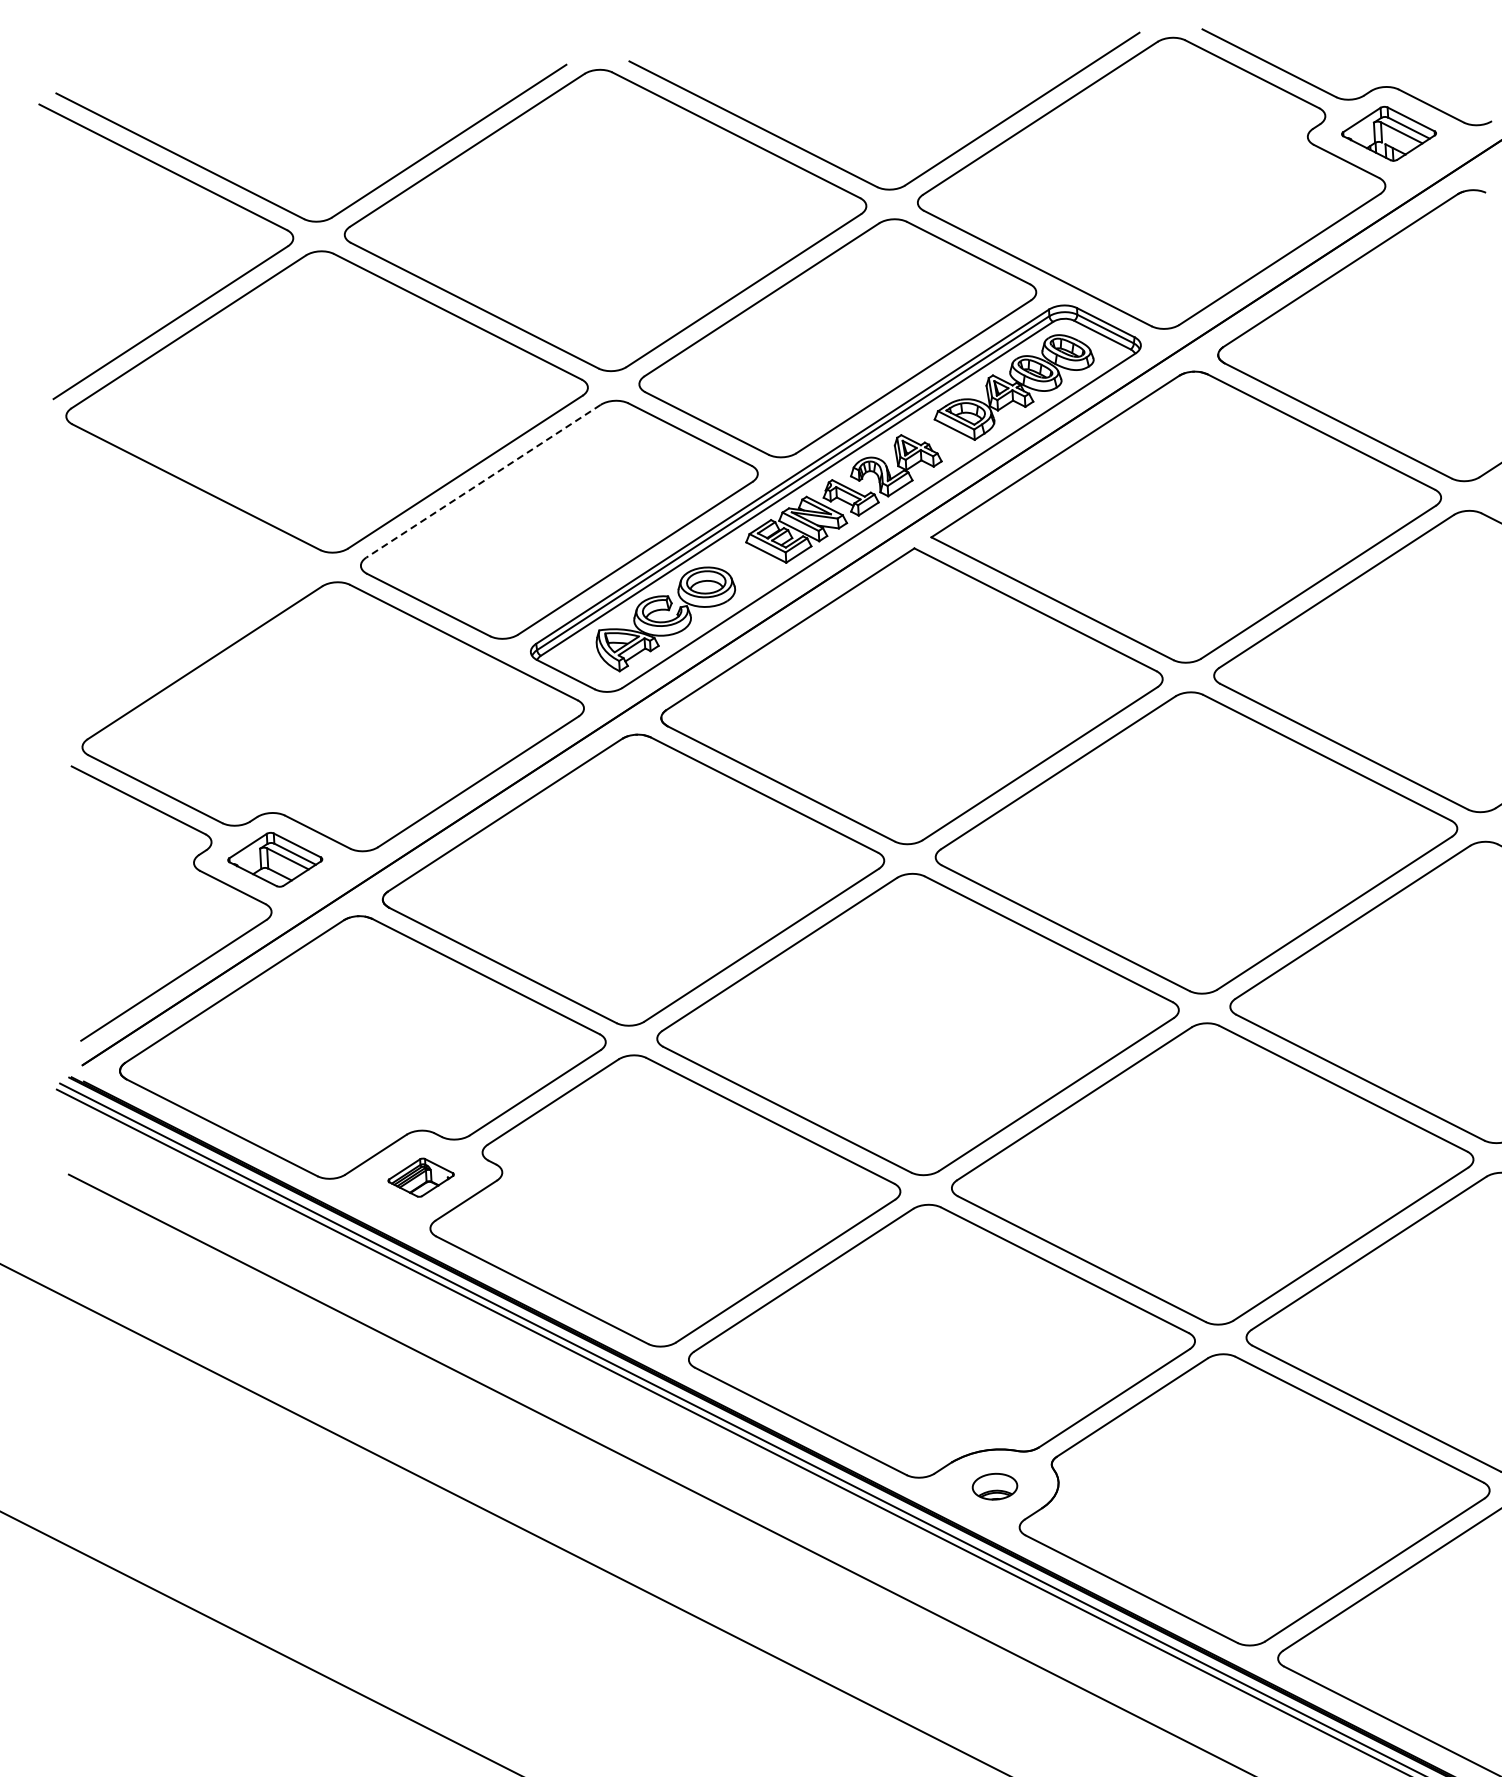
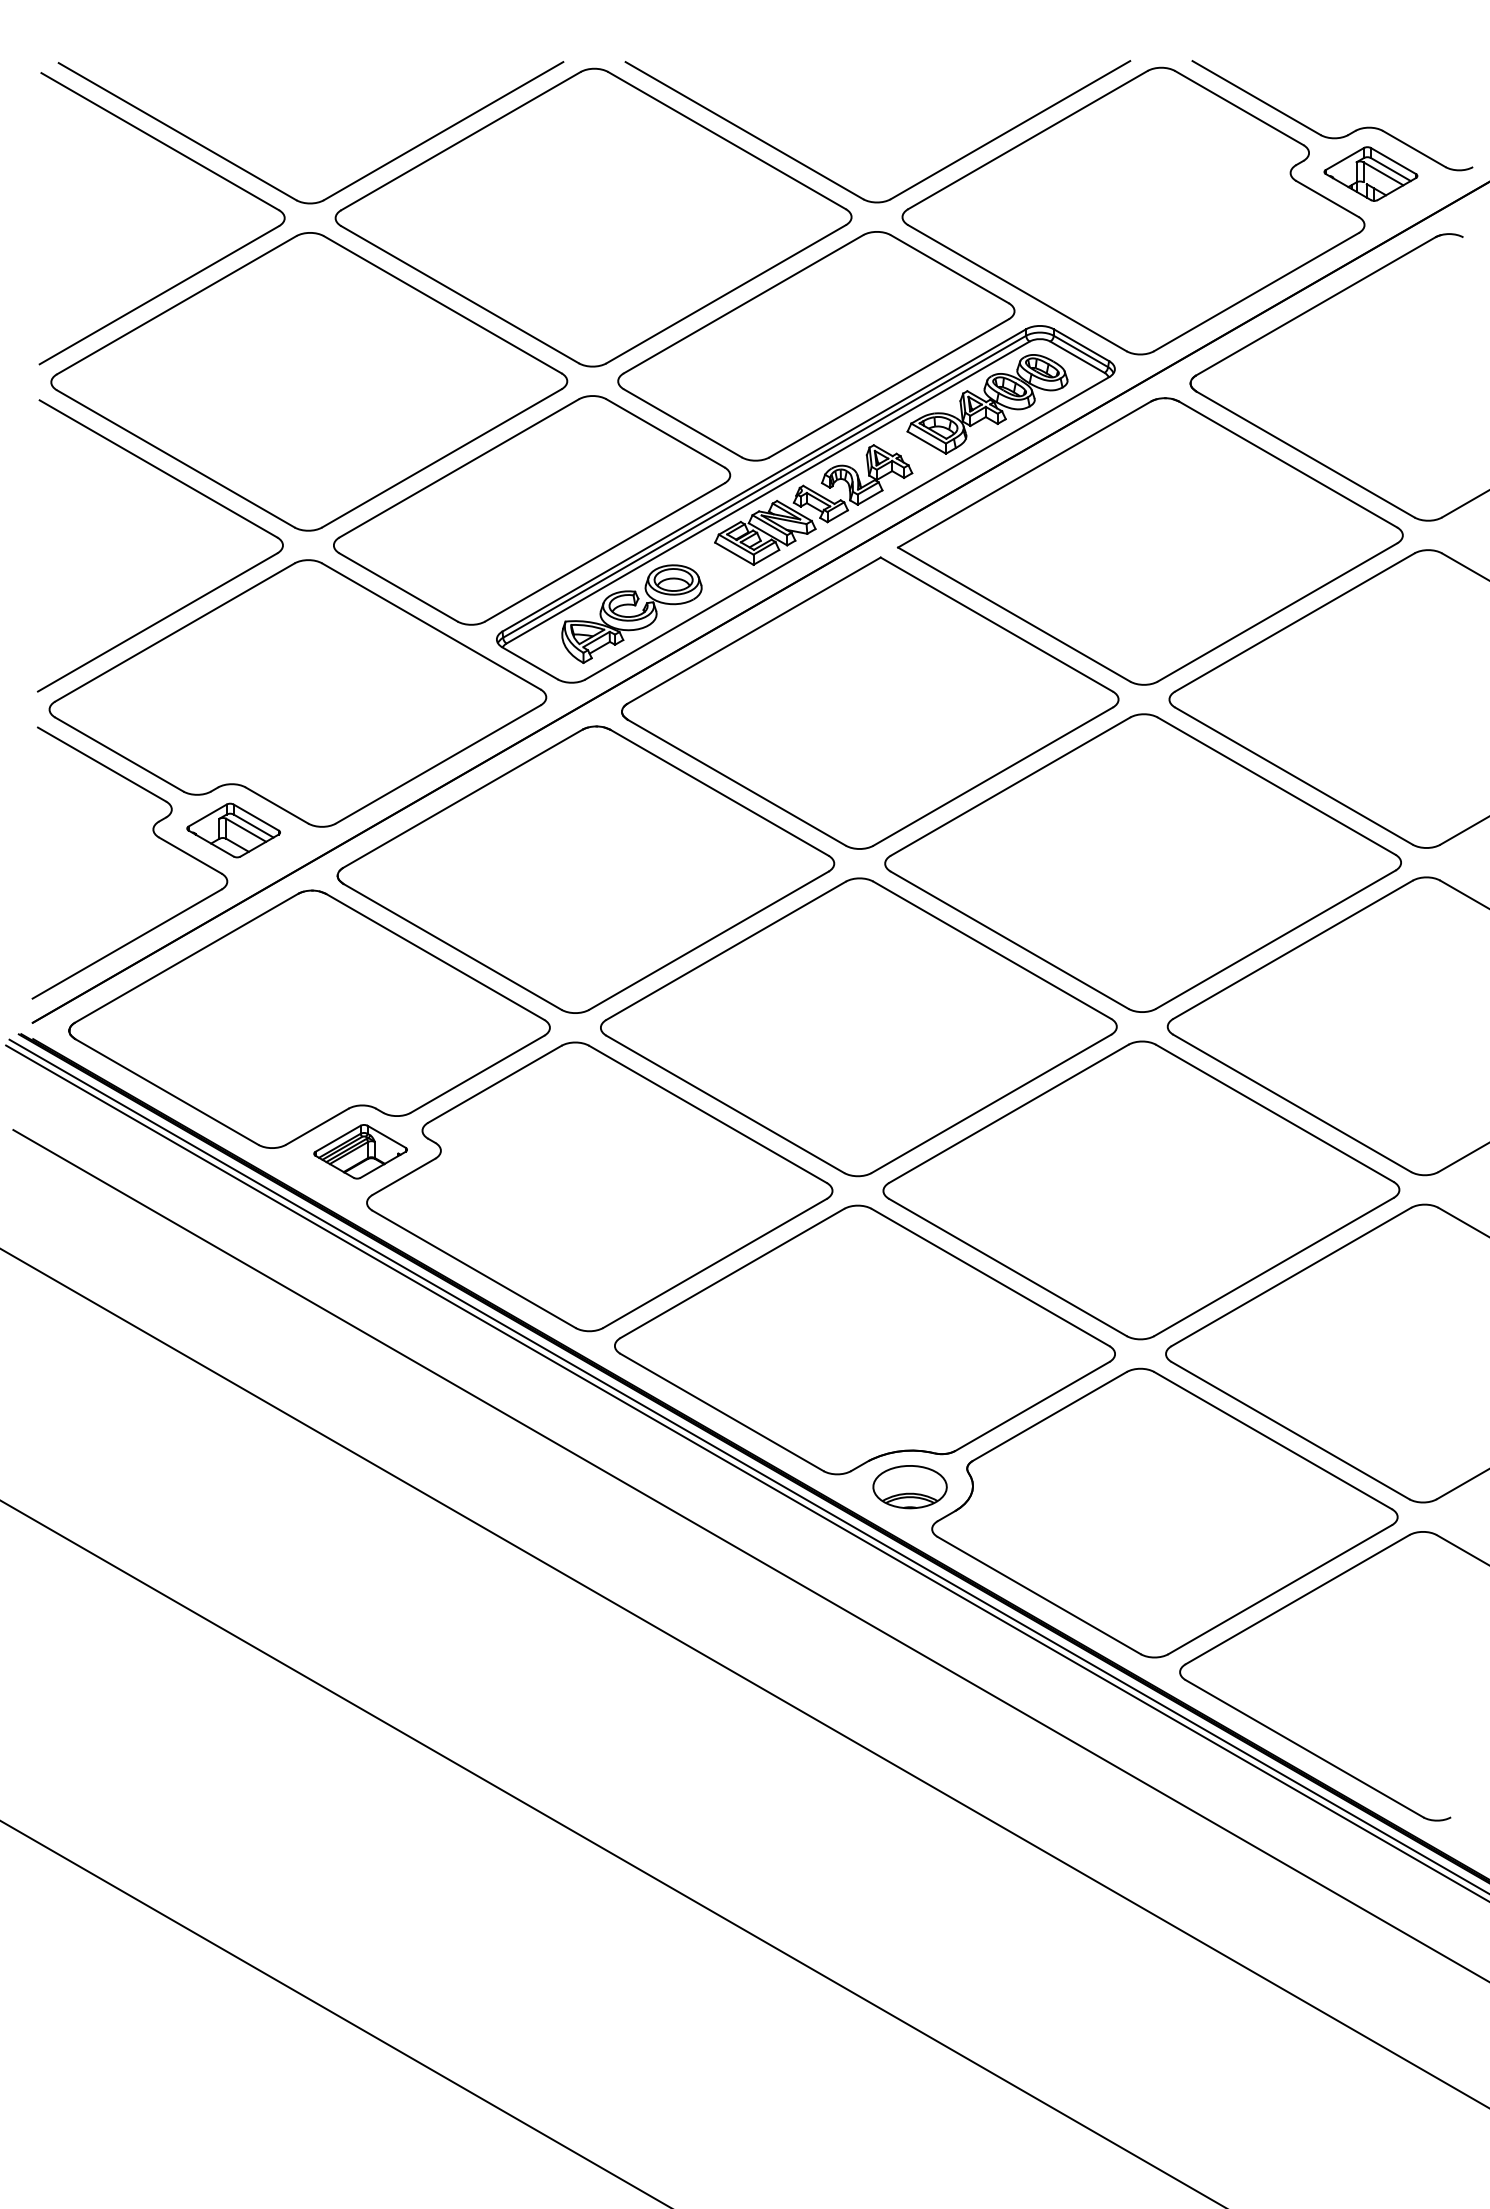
line: (482, 481) -> (458, 468), dashed -> solid
part: (220, 630) -> (191, 601), added
part: (421, 1177) -> (360, 1151), size x1.43
part: (994, 1487) -> (909, 1487), size x1.67

